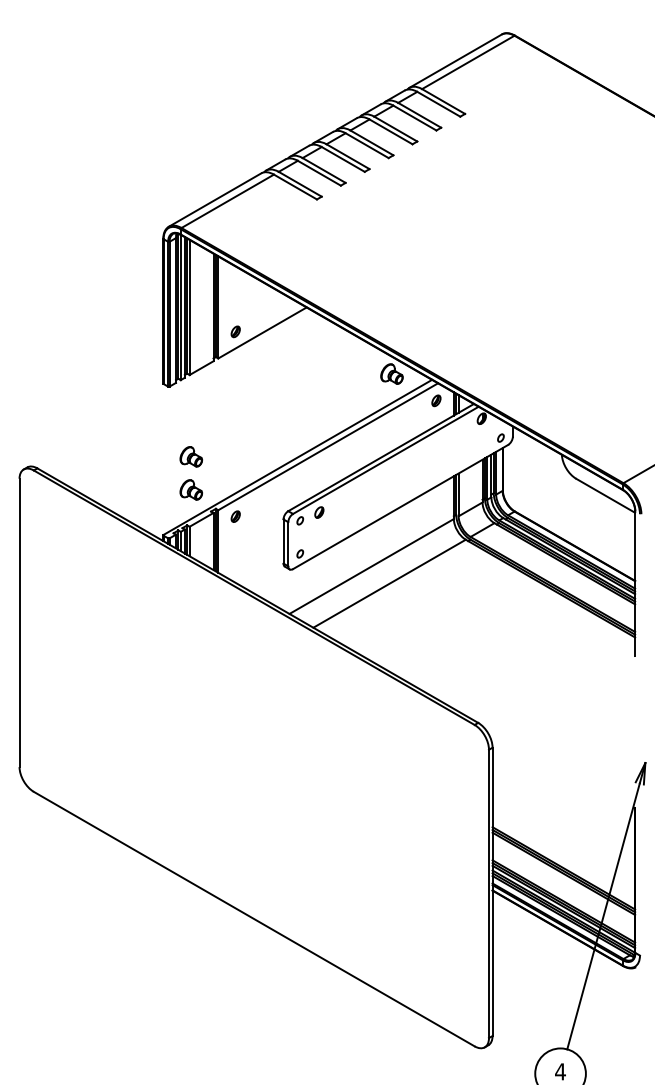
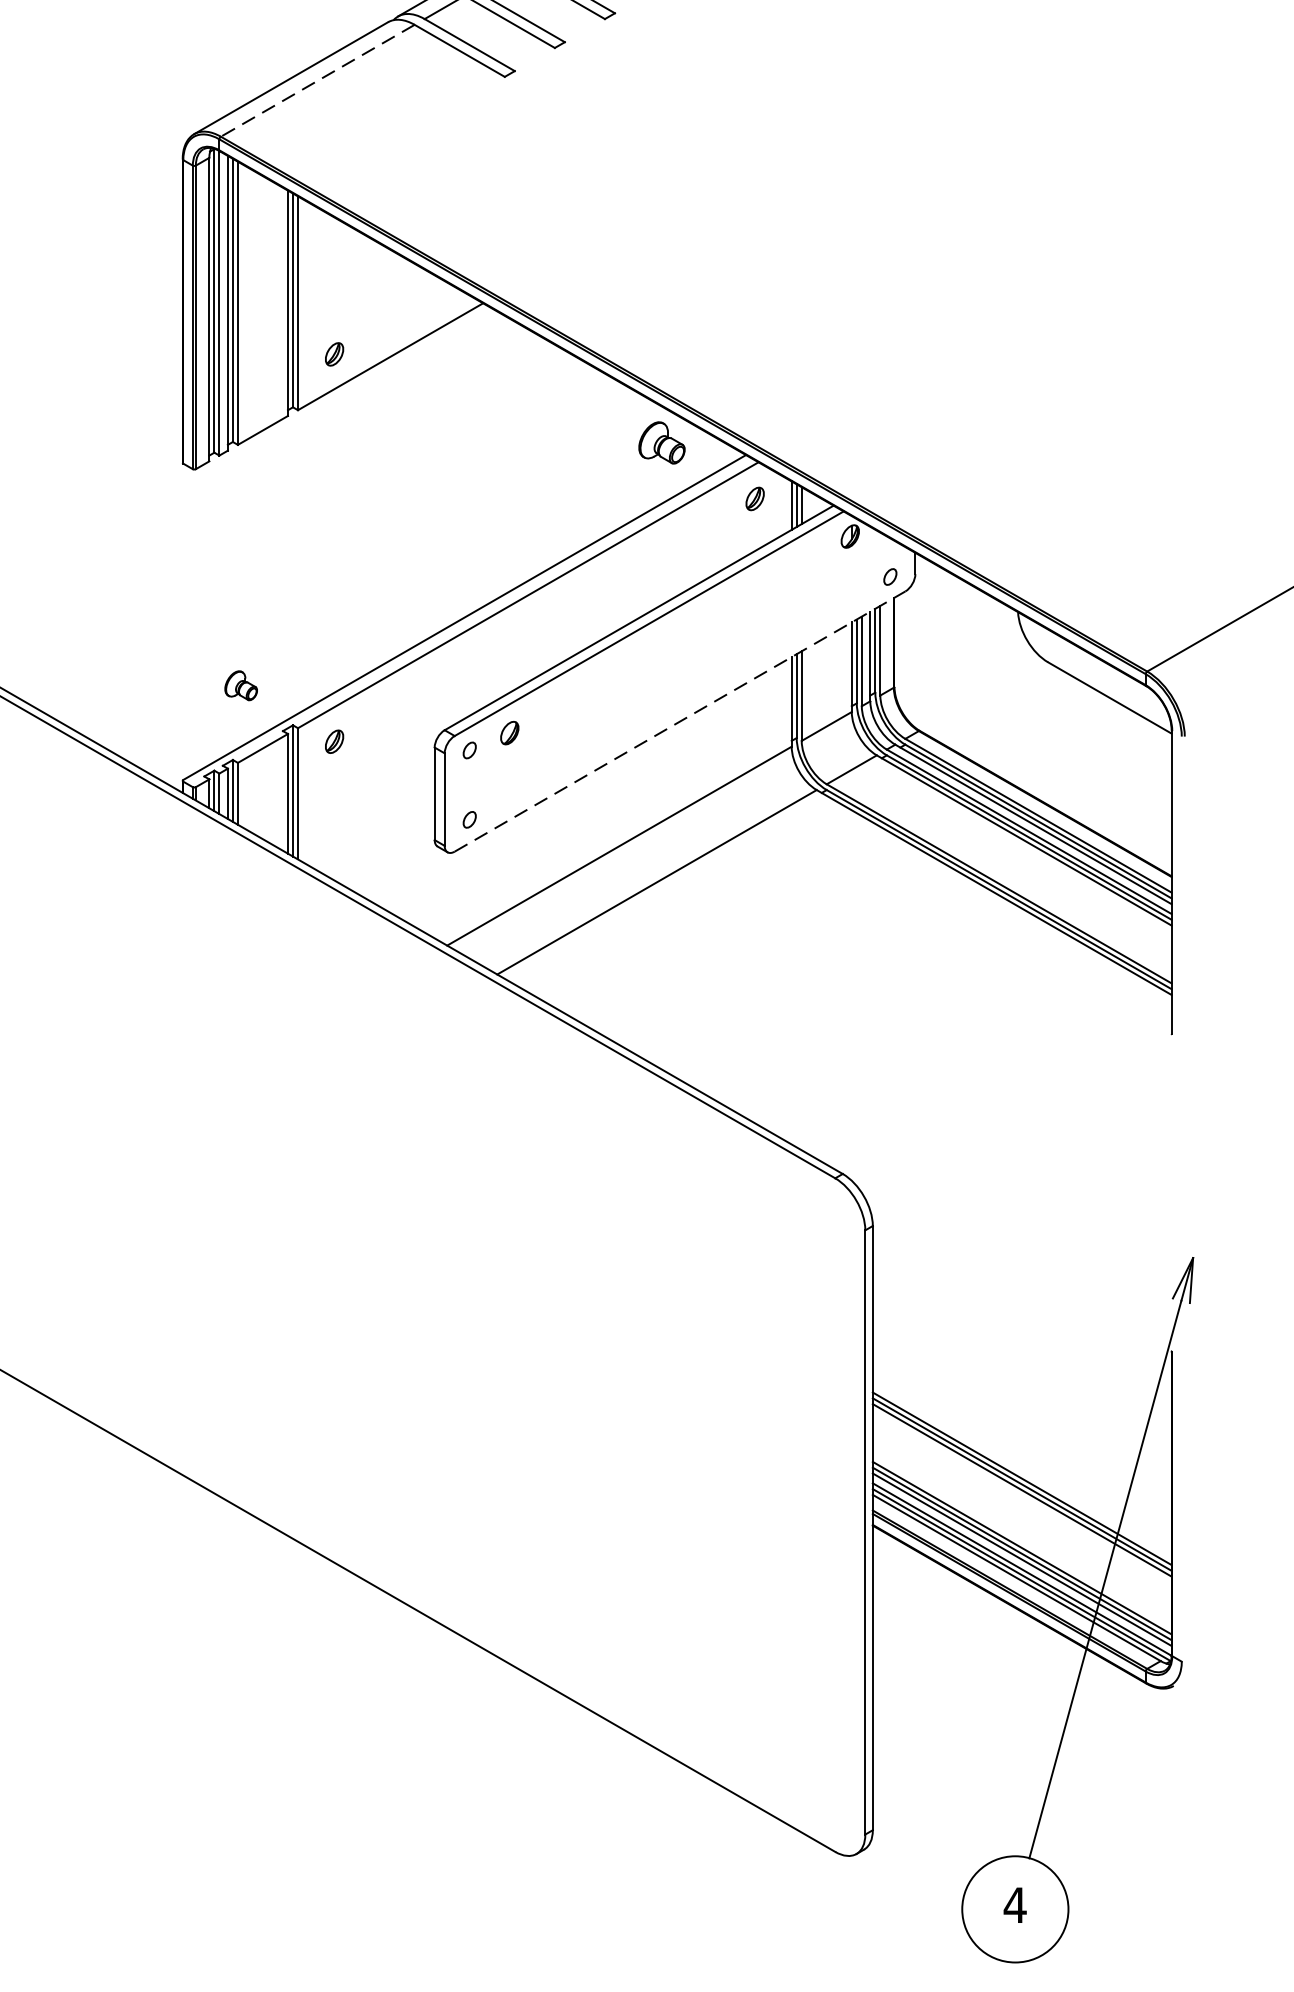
line: (227, 201) -> (317, 81), solid -> dashed
part: (190, 456) -> (239, 615), removed
part: (190, 489) -> (239, 684), size x0.7
line: (401, 506) -> (681, 720), solid -> dashed

